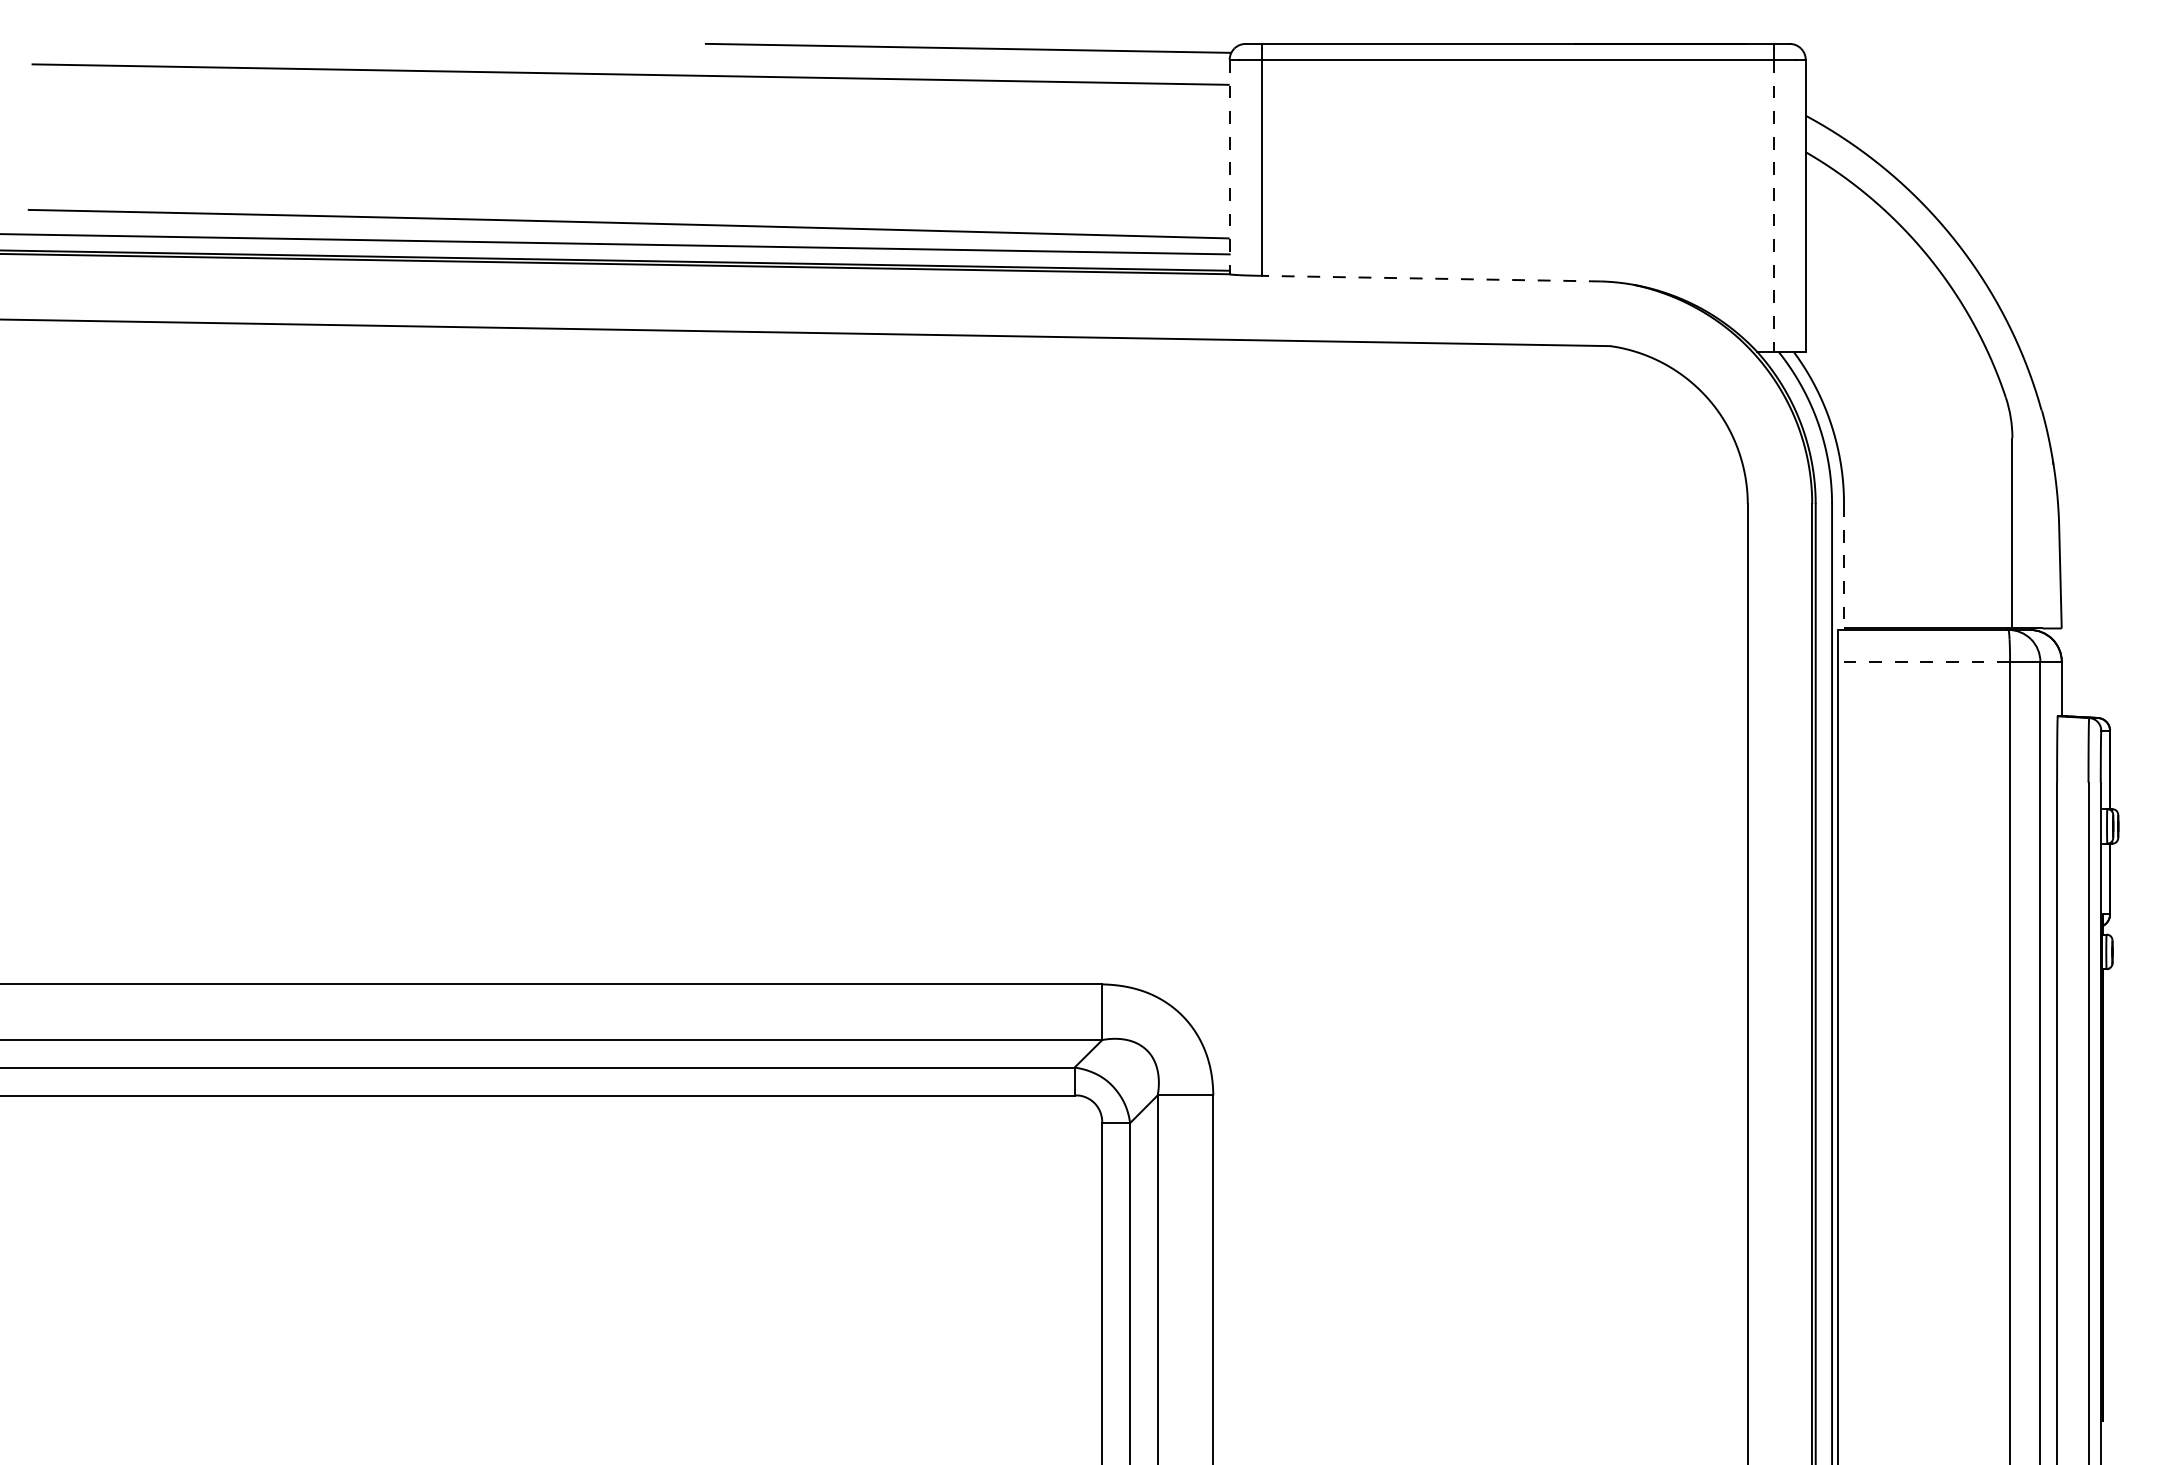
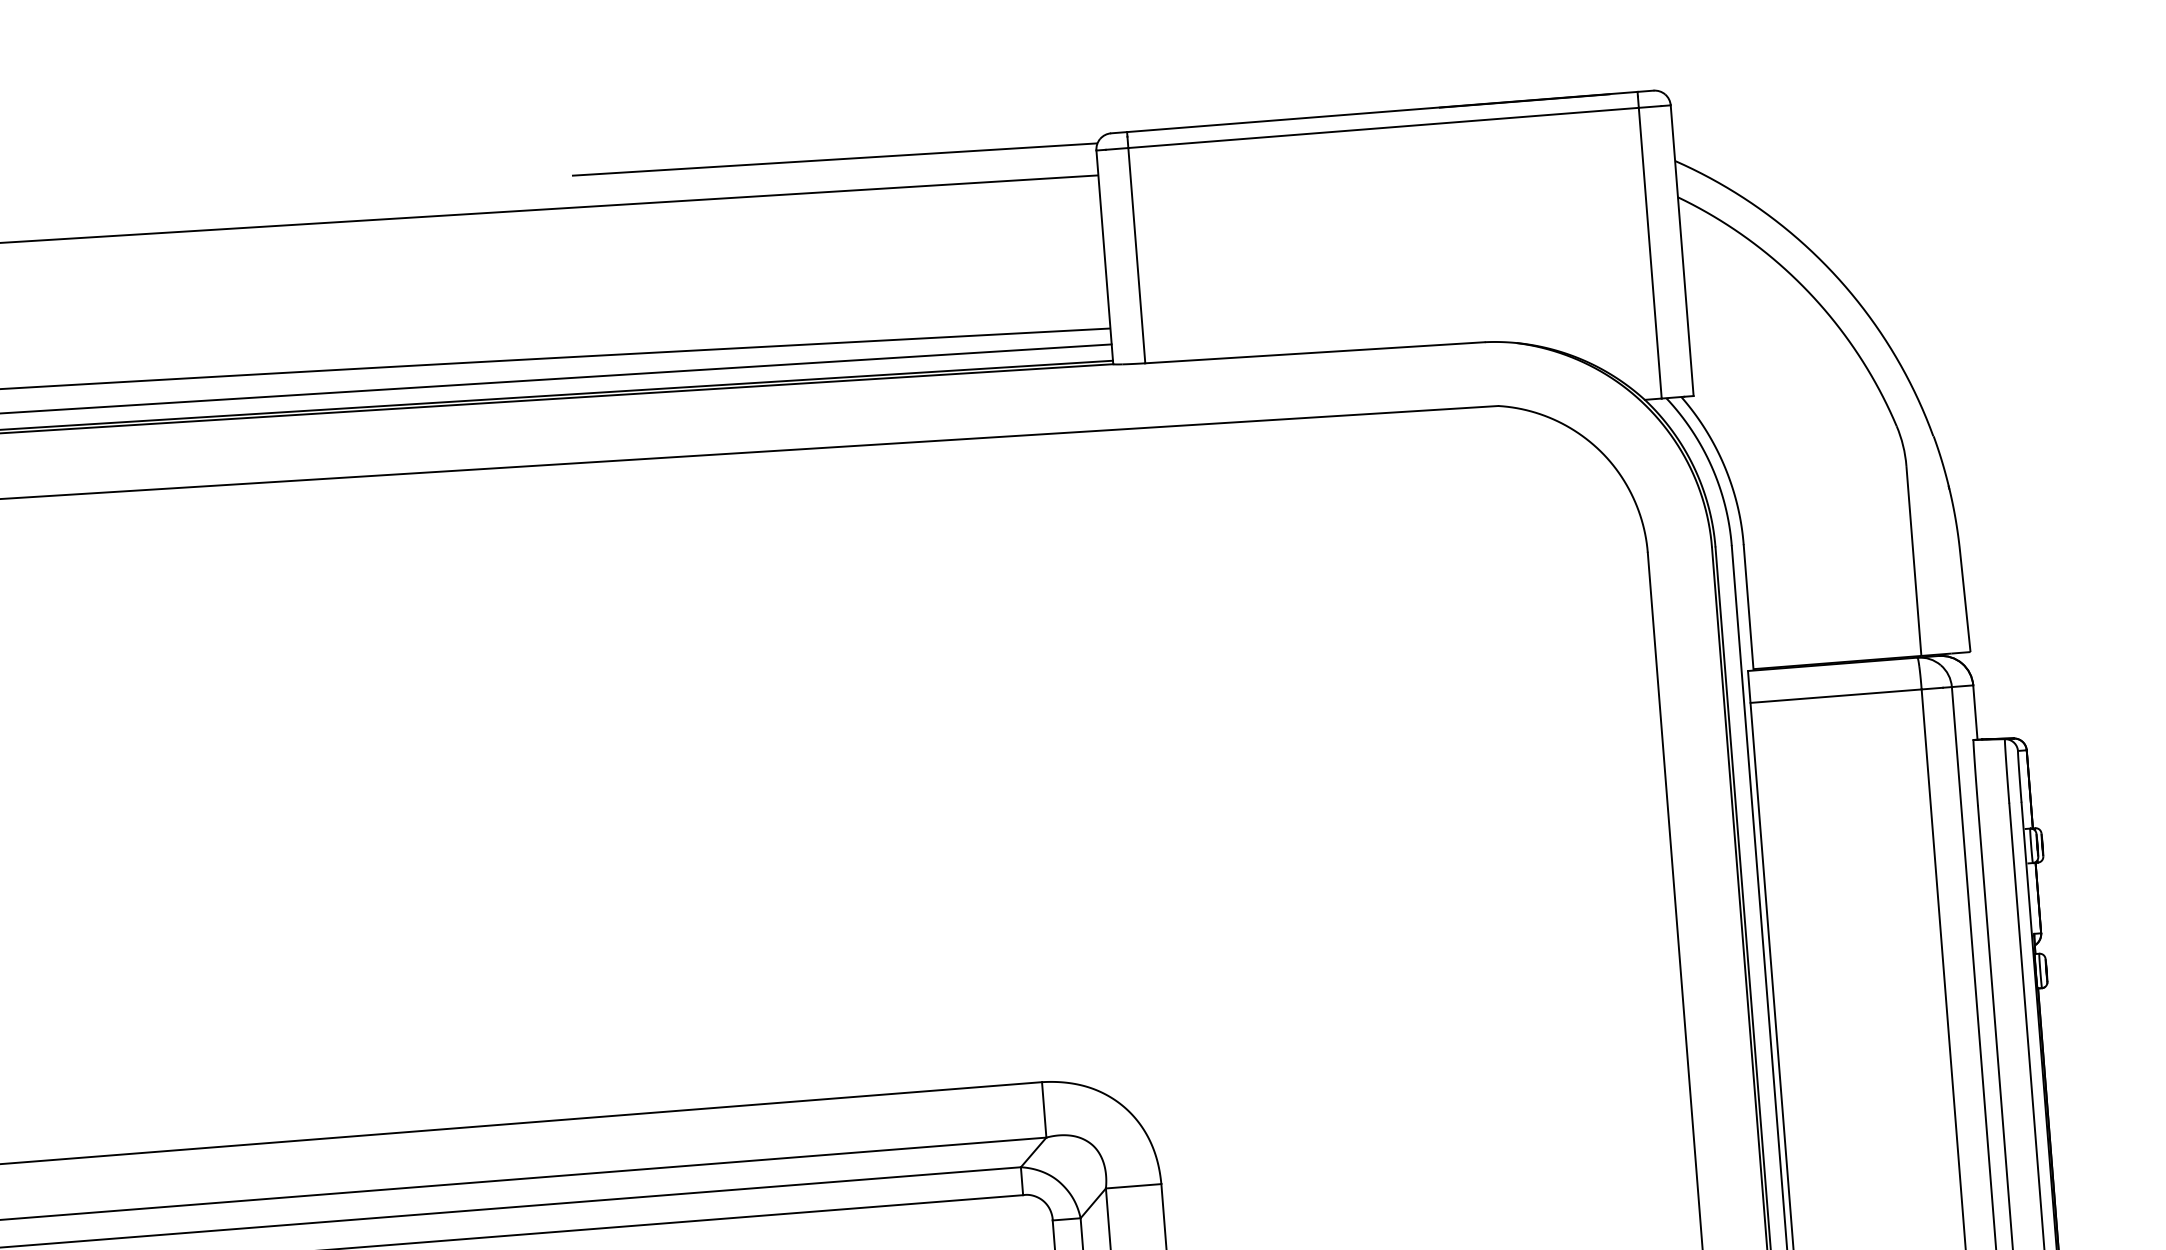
line: (1229, 167) -> (1104, 257), dashed -> solid
line: (1773, 205) -> (1650, 253), dashed -> solid
line: (1431, 278) -> (1314, 352), dashed -> solid
line: (1844, 566) -> (1749, 607), dashed -> solid
line: (1924, 661) -> (1836, 695), dashed -> solid

